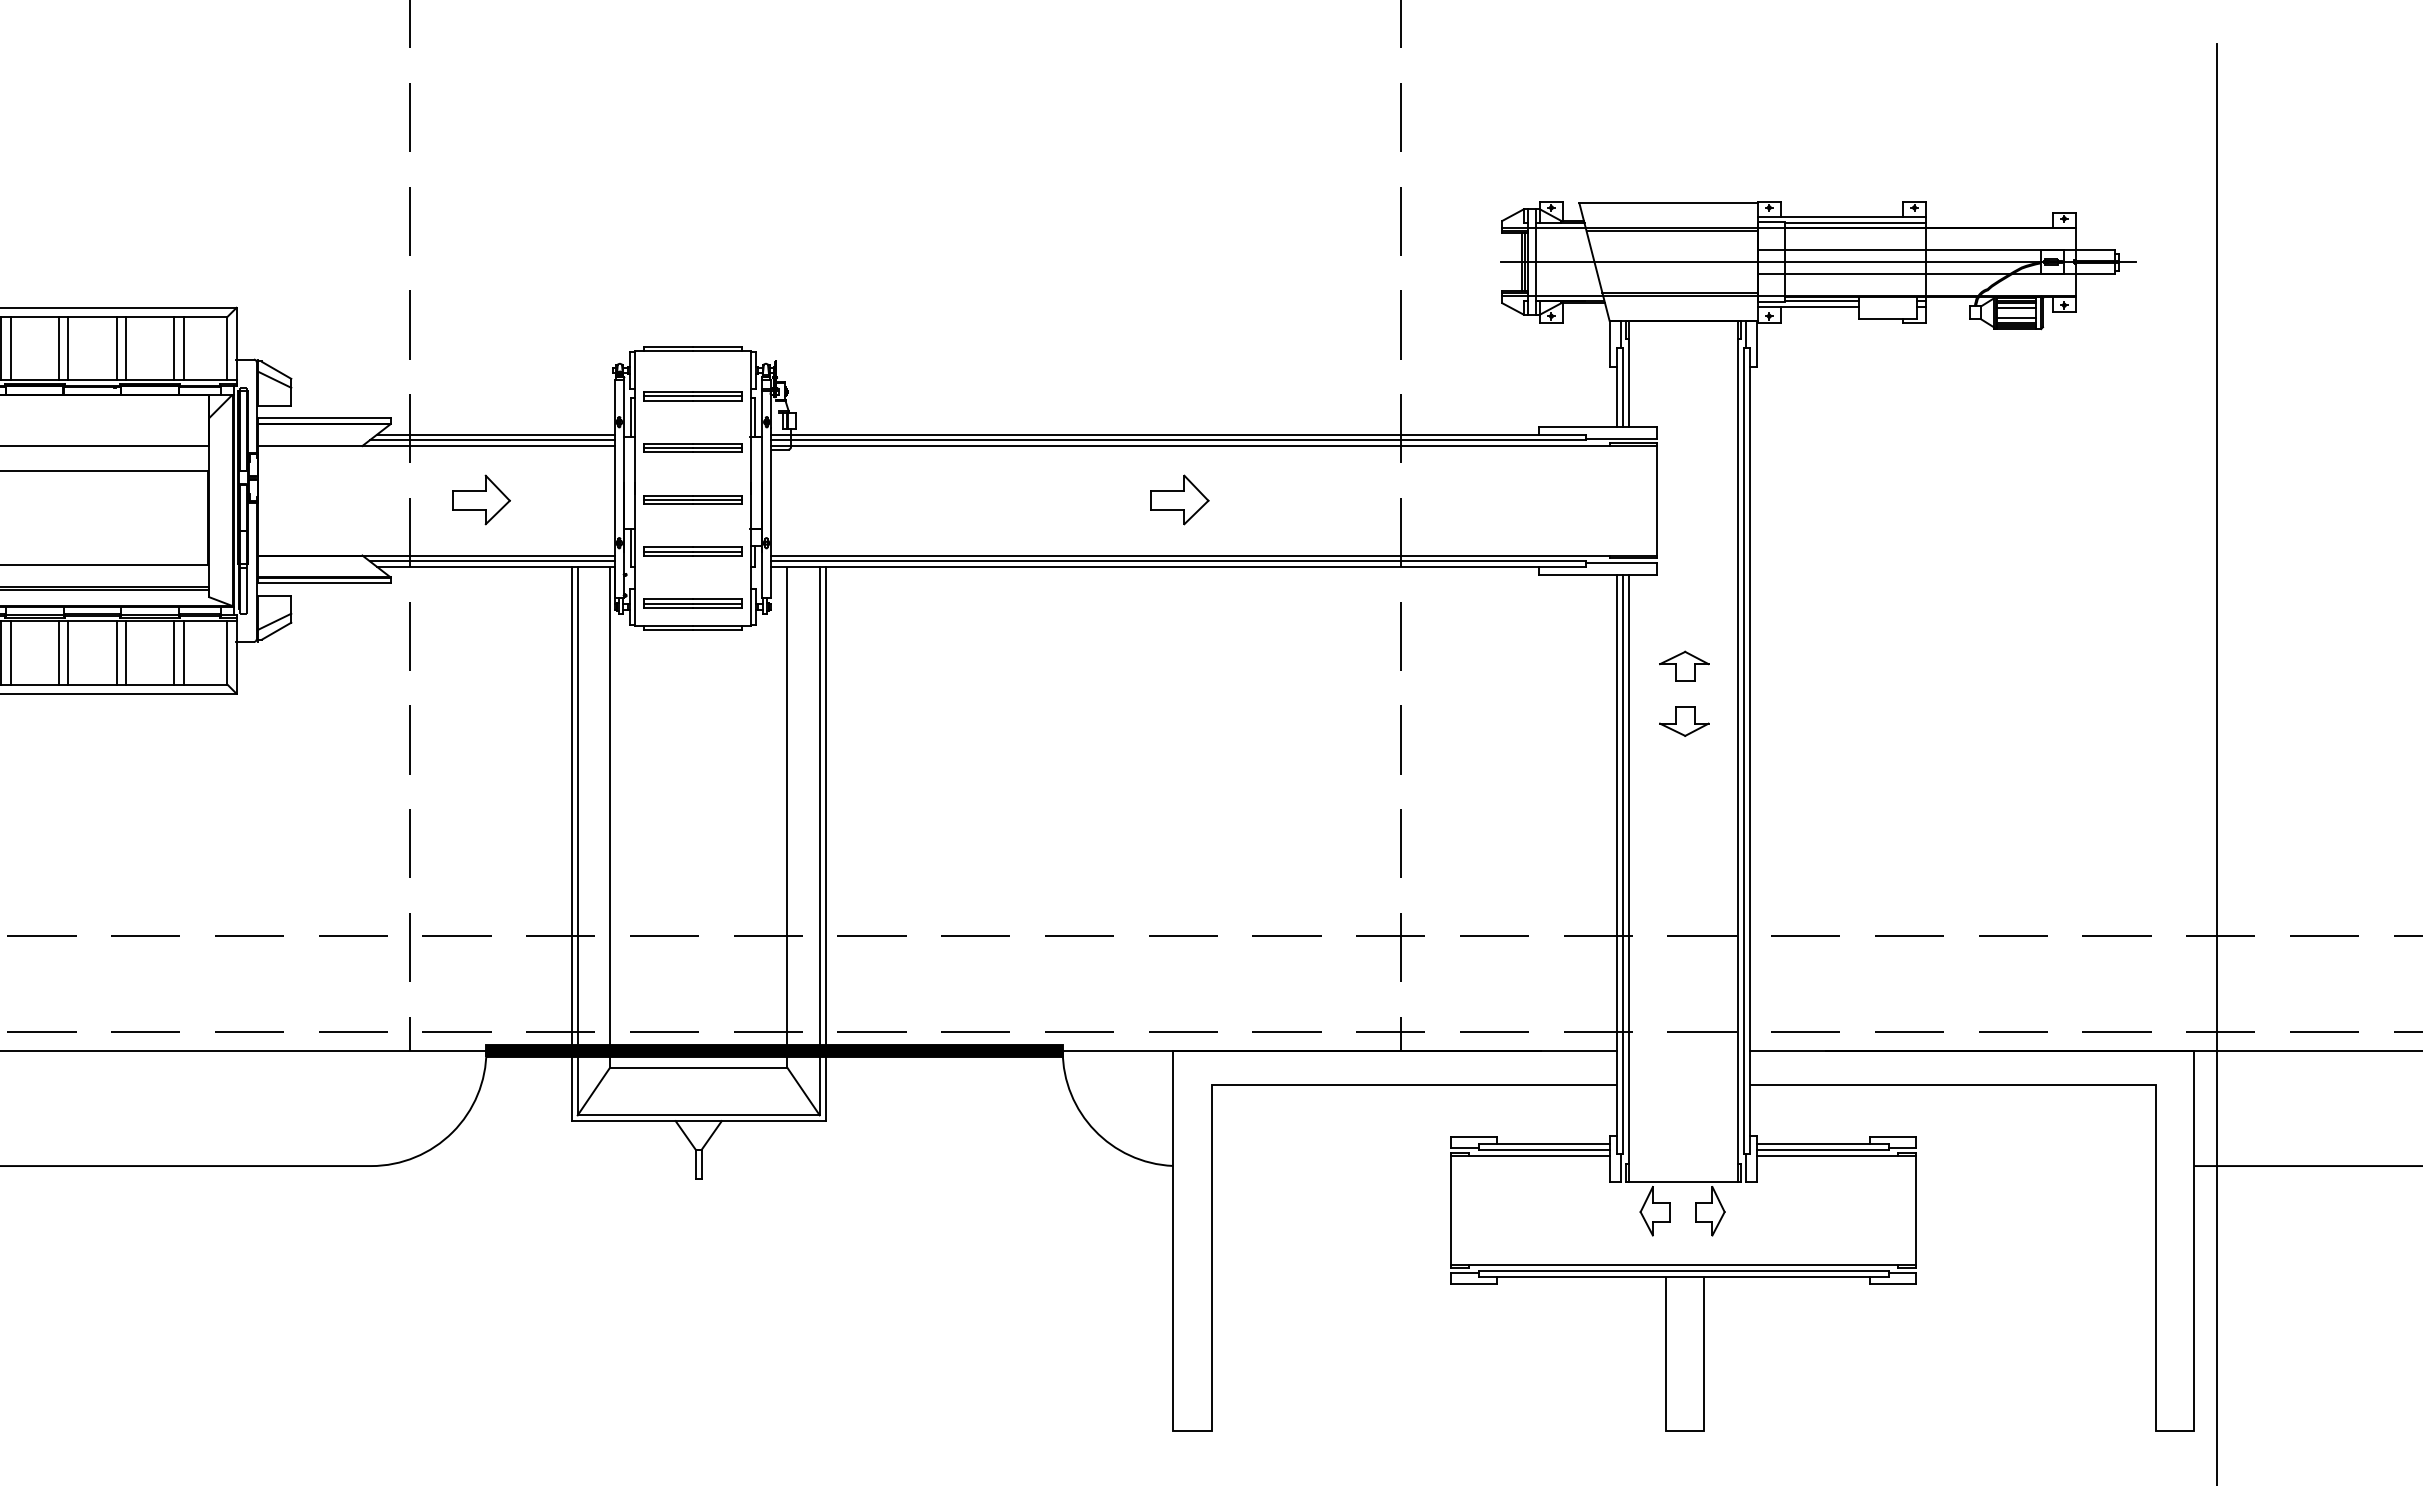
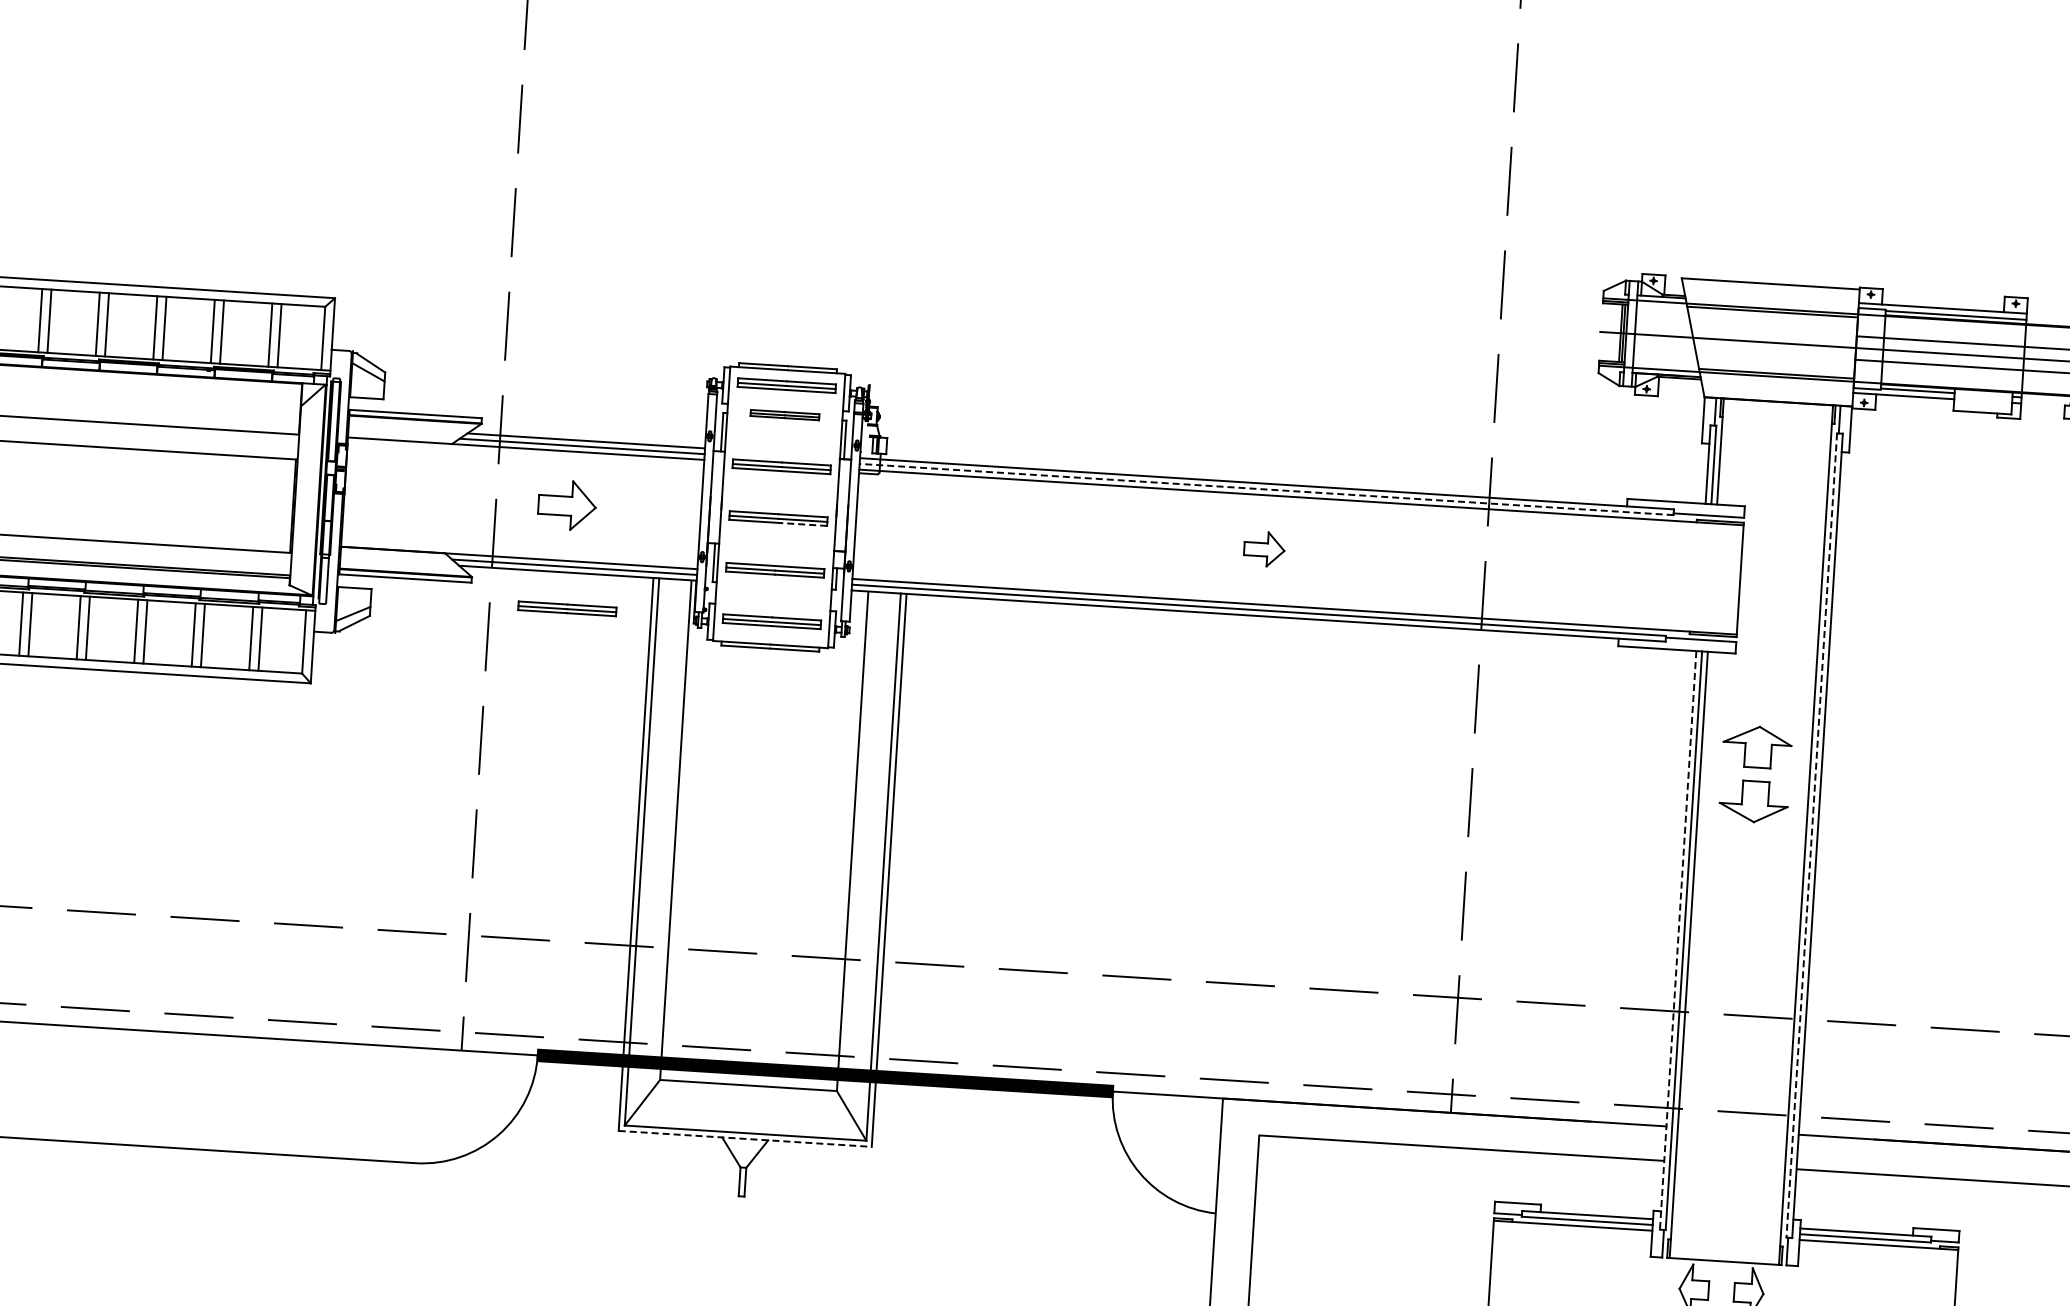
part: (692, 366) -> (786, 385), added
part: (692, 396) -> (784, 415), size x0.7
line: (1178, 440) -> (1266, 489), solid -> dashed
part: (1179, 499) -> (1264, 548), size x0.7
line: (716, 504) -> (801, 524), solid -> dashed
part: (487, 603) -> (566, 609), added
part: (1684, 665) -> (1757, 746), size x1.4
part: (1684, 721) -> (1754, 801), size x1.4
line: (1744, 751) -> (1812, 835), solid -> dashed
line: (1617, 864) -> (1678, 940), solid -> dashed
line: (698, 1121) -> (744, 1139), solid -> dashed

